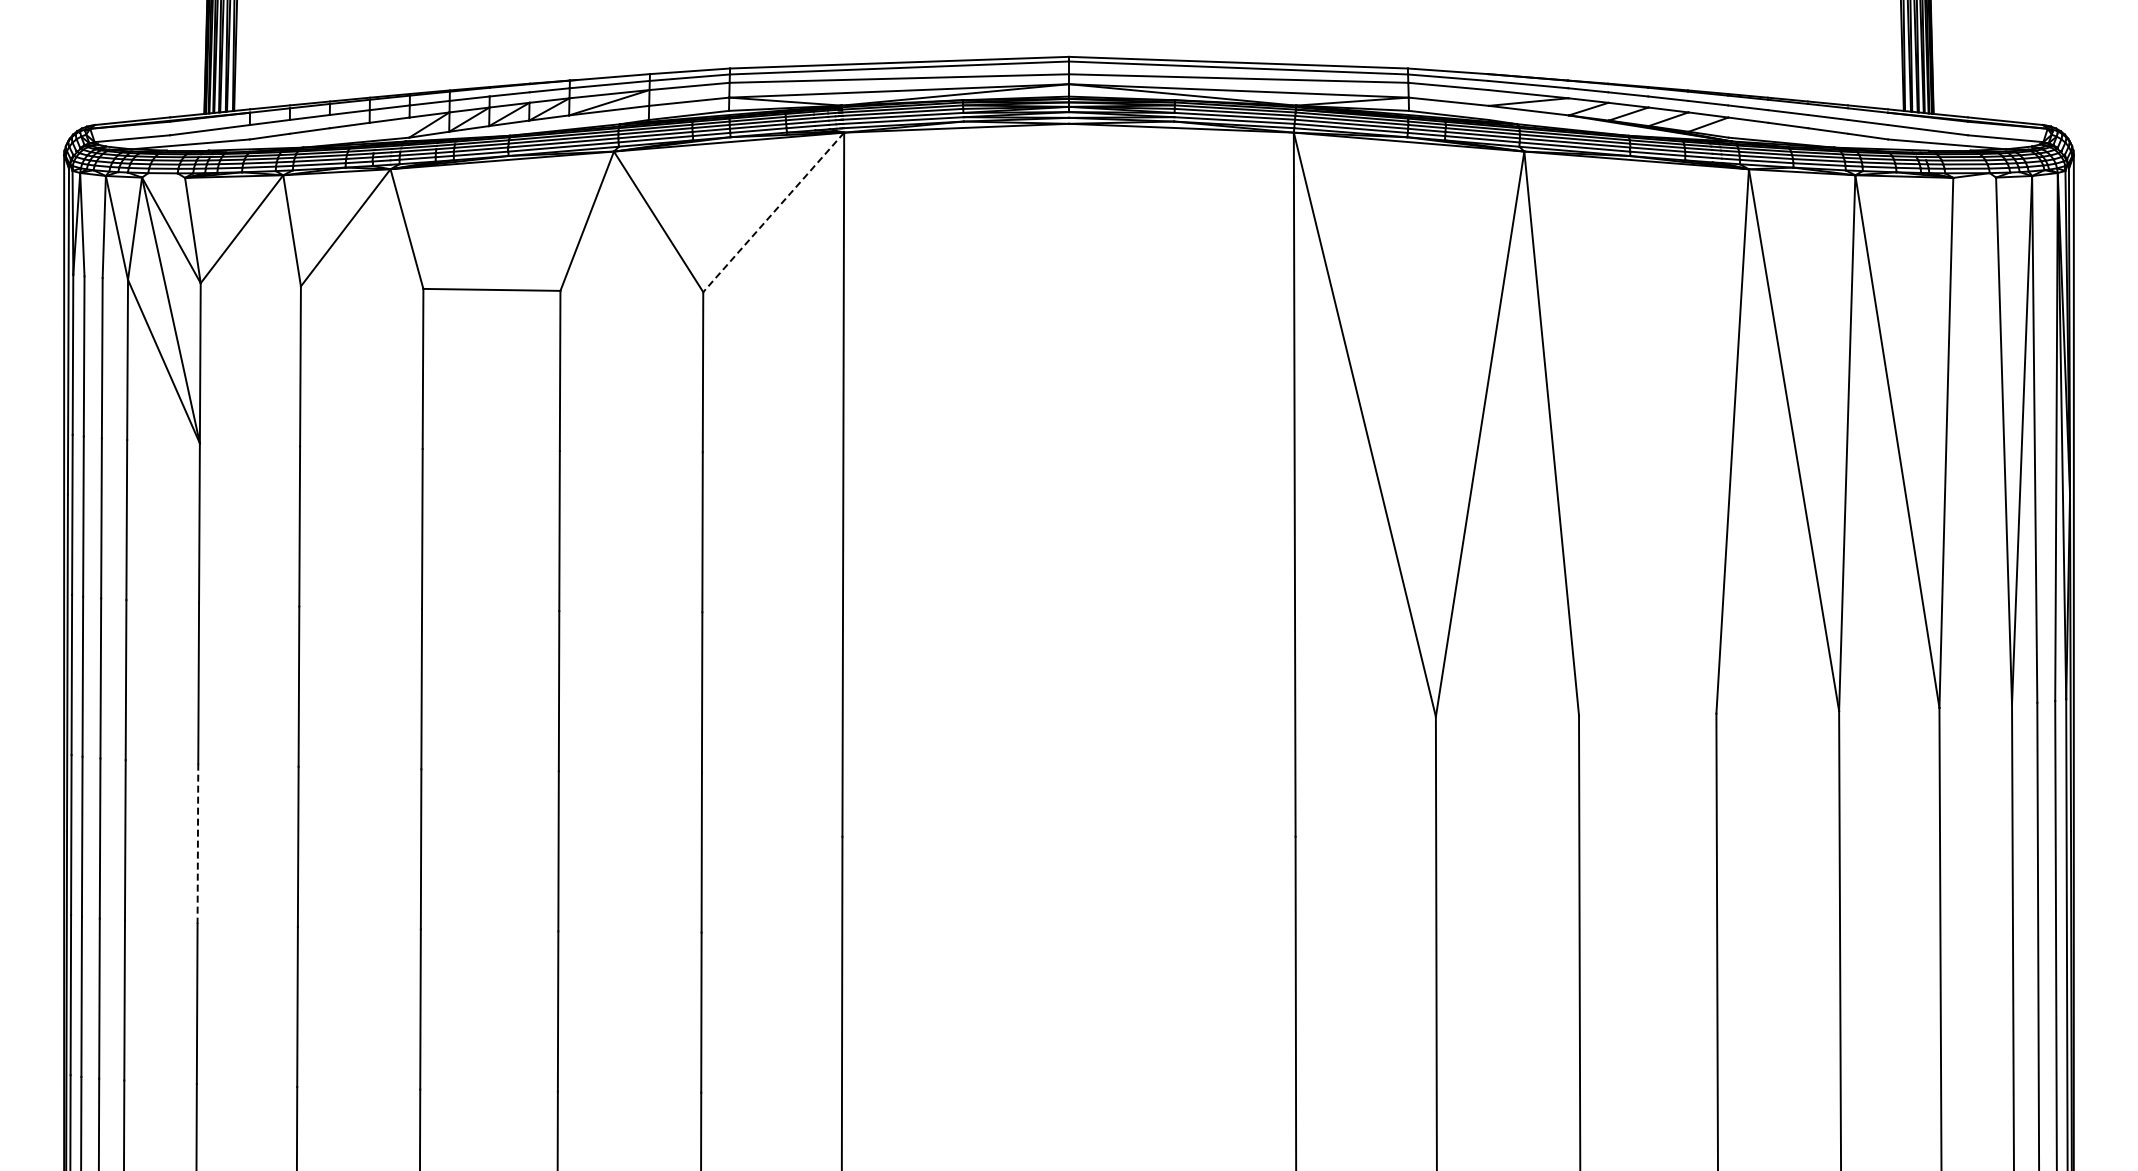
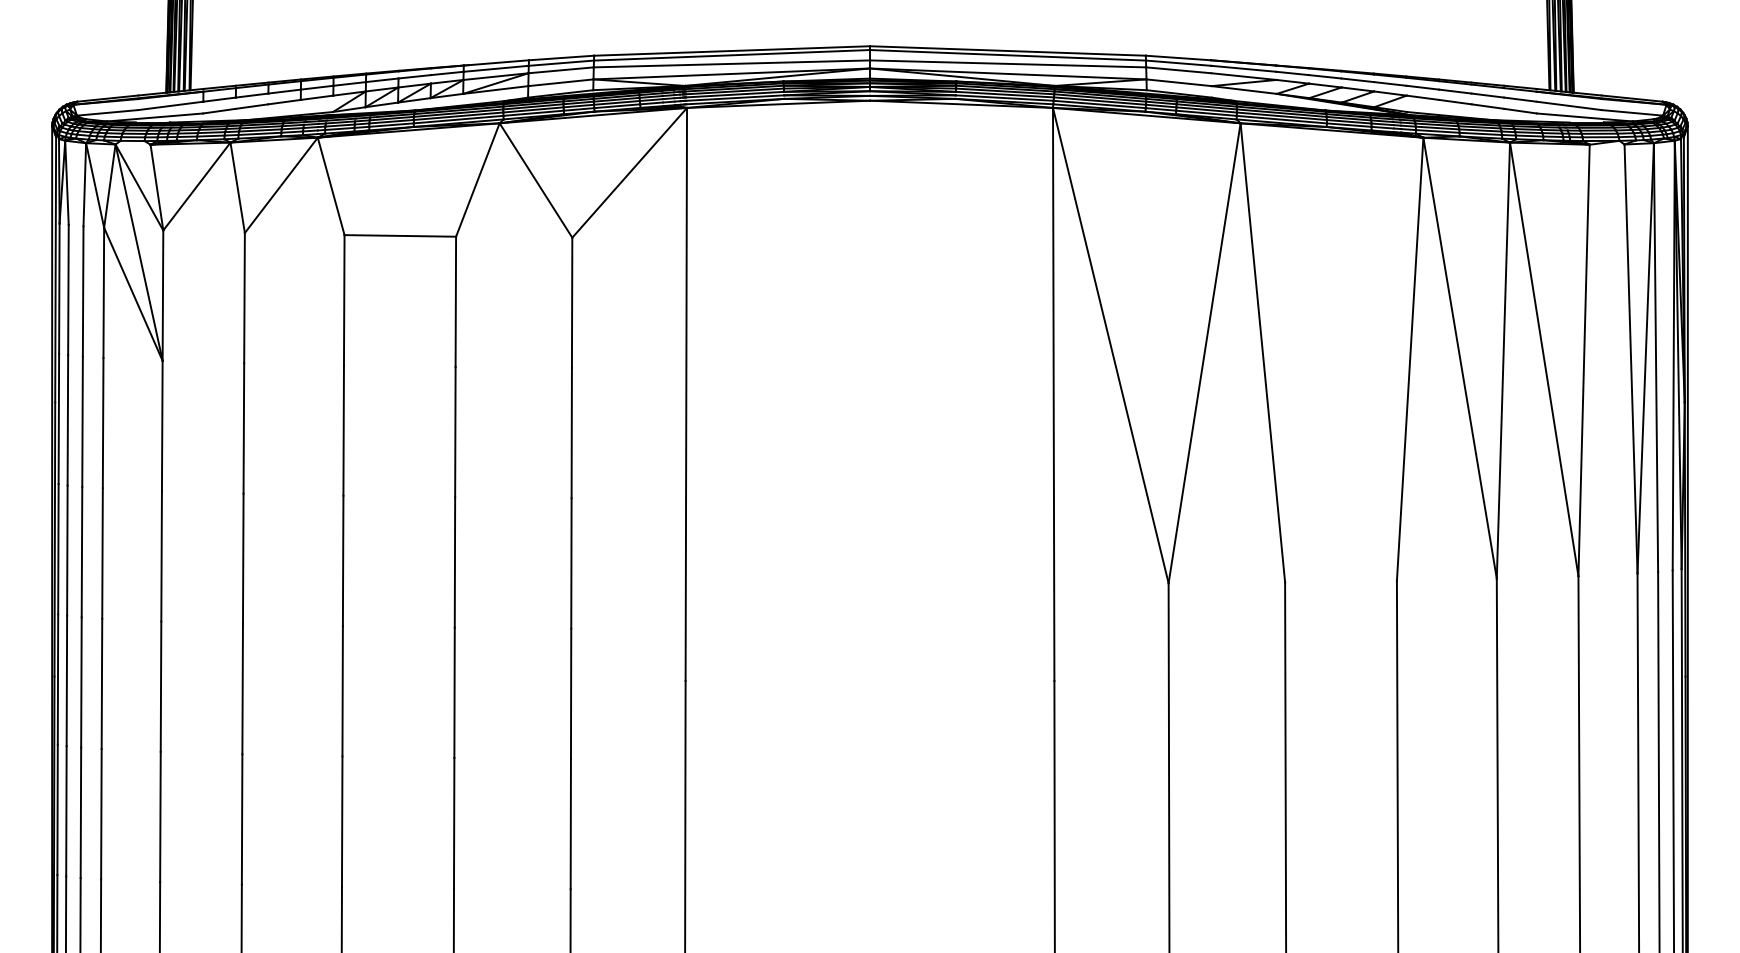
line: (773, 212) -> (629, 172), dashed -> solid
line: (197, 844) -> (160, 687), dashed -> solid

